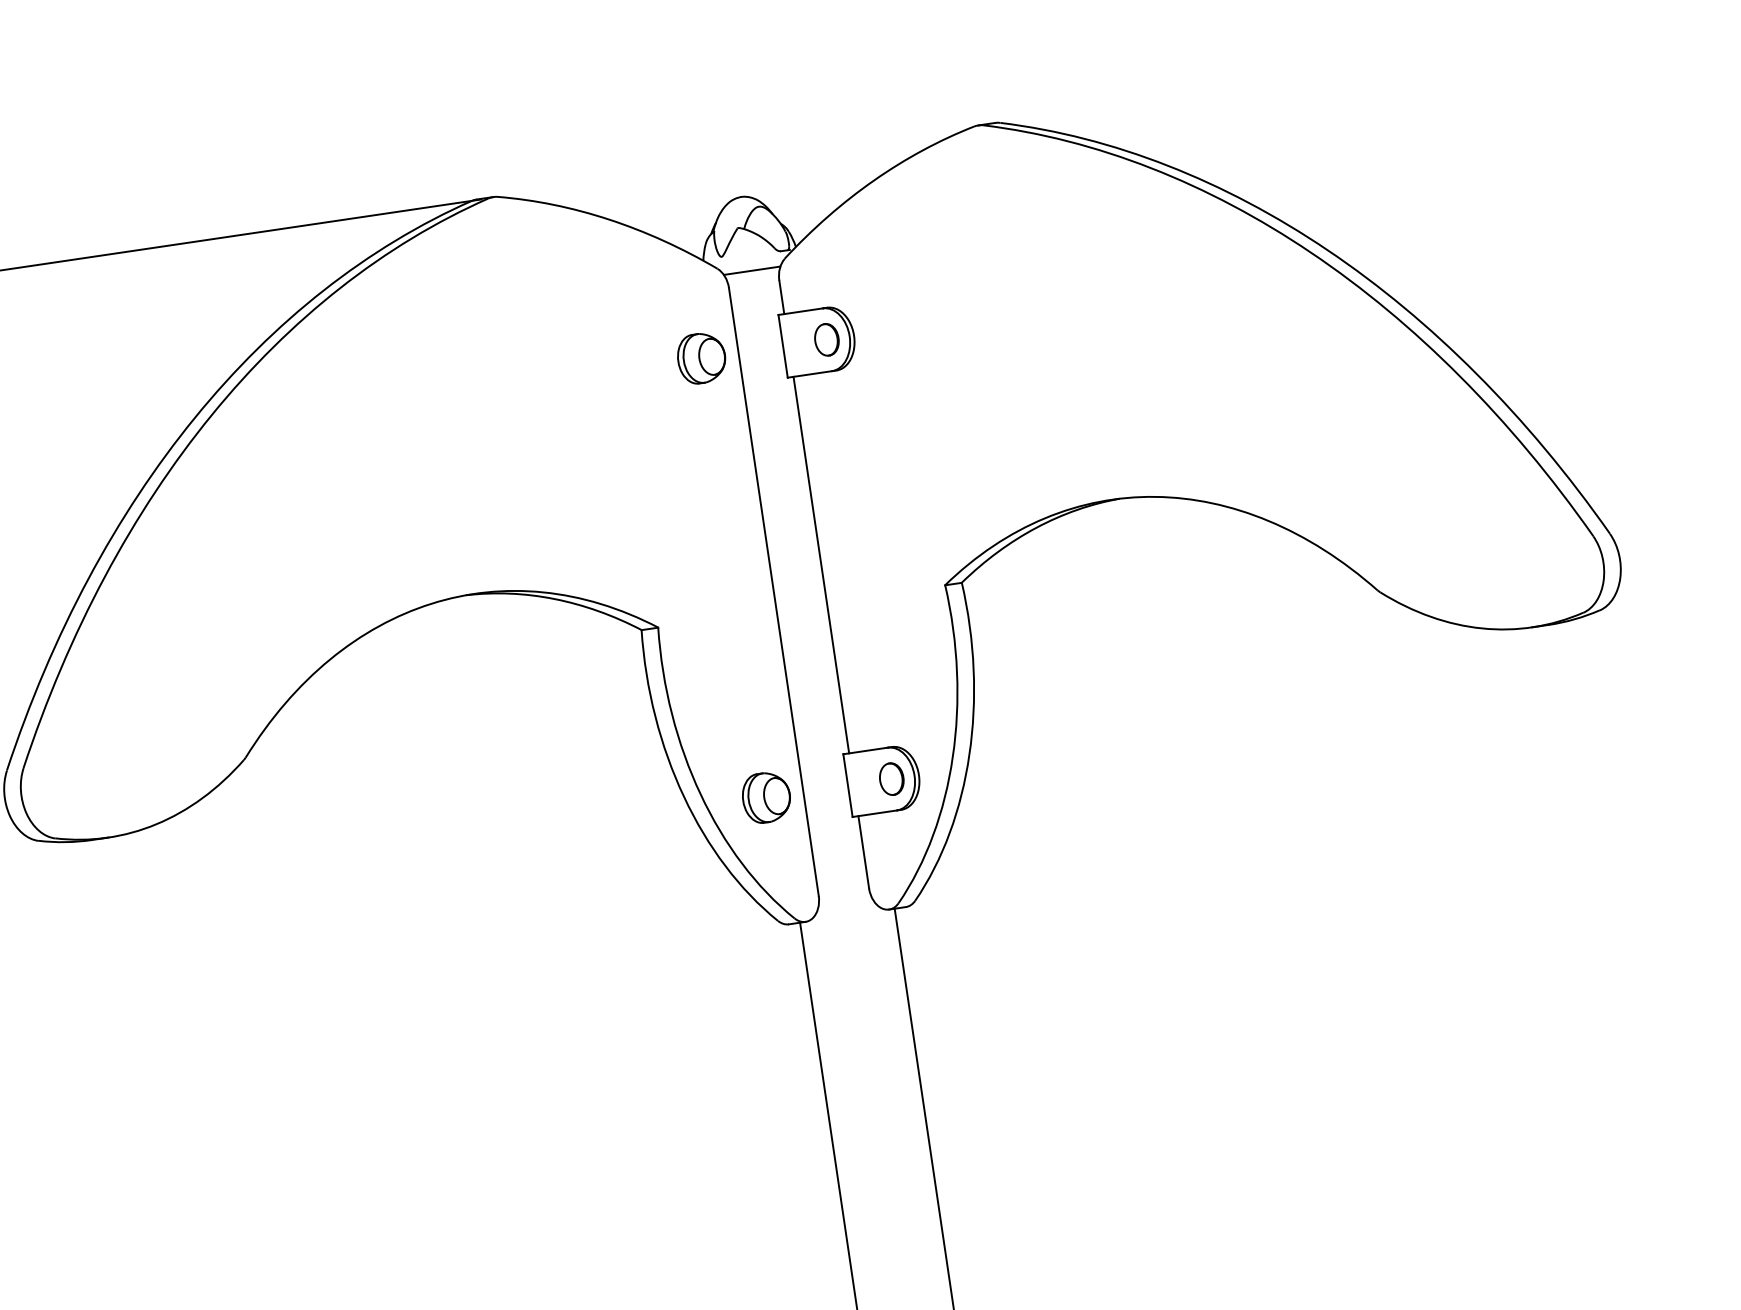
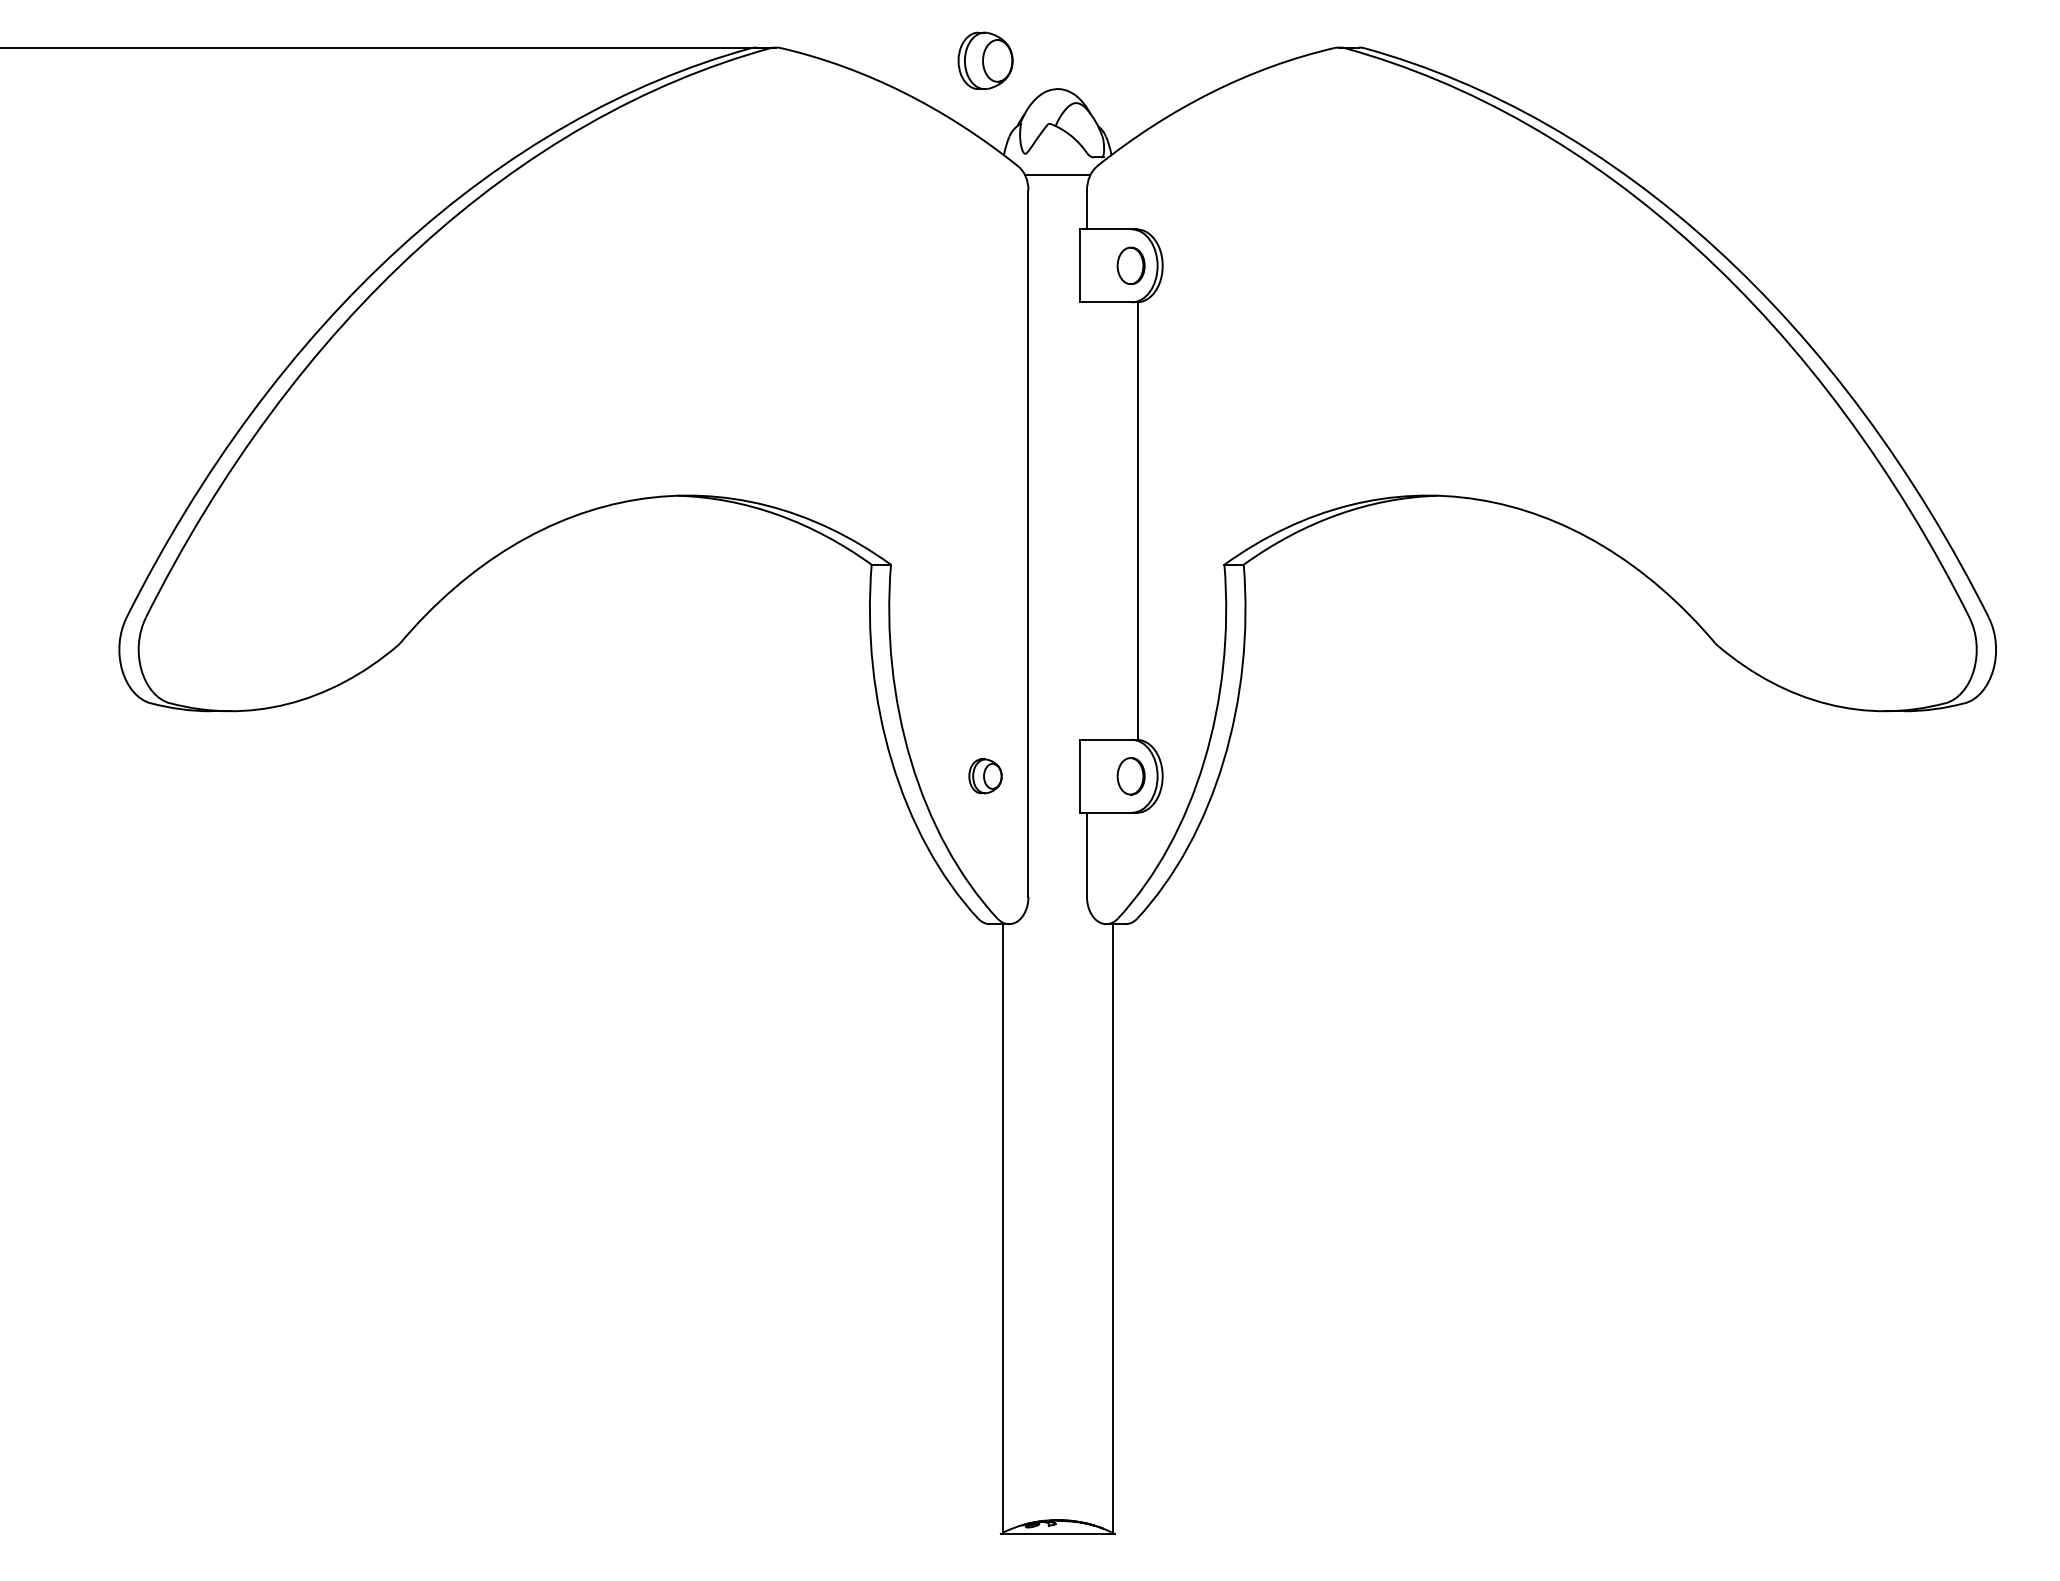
part: (701, 358) -> (985, 60), moved
line: (820, 564) -> (1137, 520), moved
part: (766, 797) -> (985, 776), size x0.6

